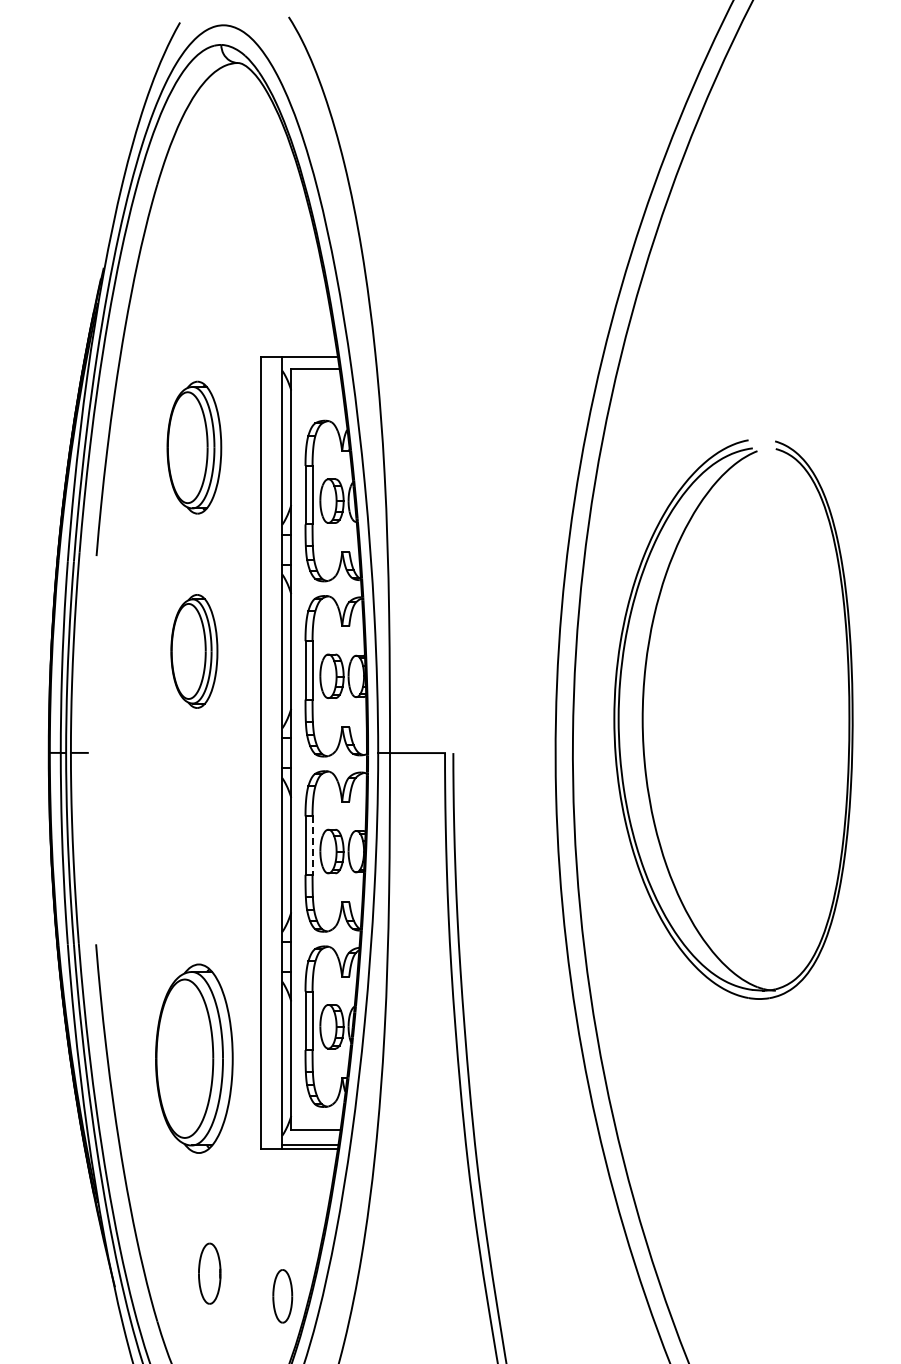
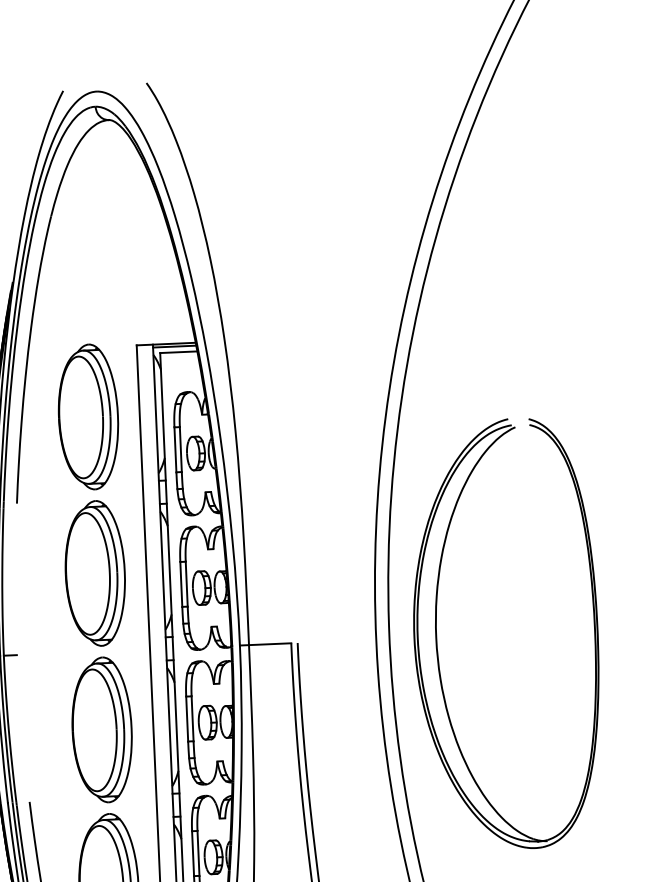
line: (310, 361) -> (174, 346), added
part: (194, 447) -> (88, 416), size x1.43
part: (194, 651) -> (95, 573), size x1.67
part: (643, 719) -> (436, 637), moved
line: (312, 846) -> (192, 719), dashed -> solid
part: (194, 855) -> (102, 730), added

